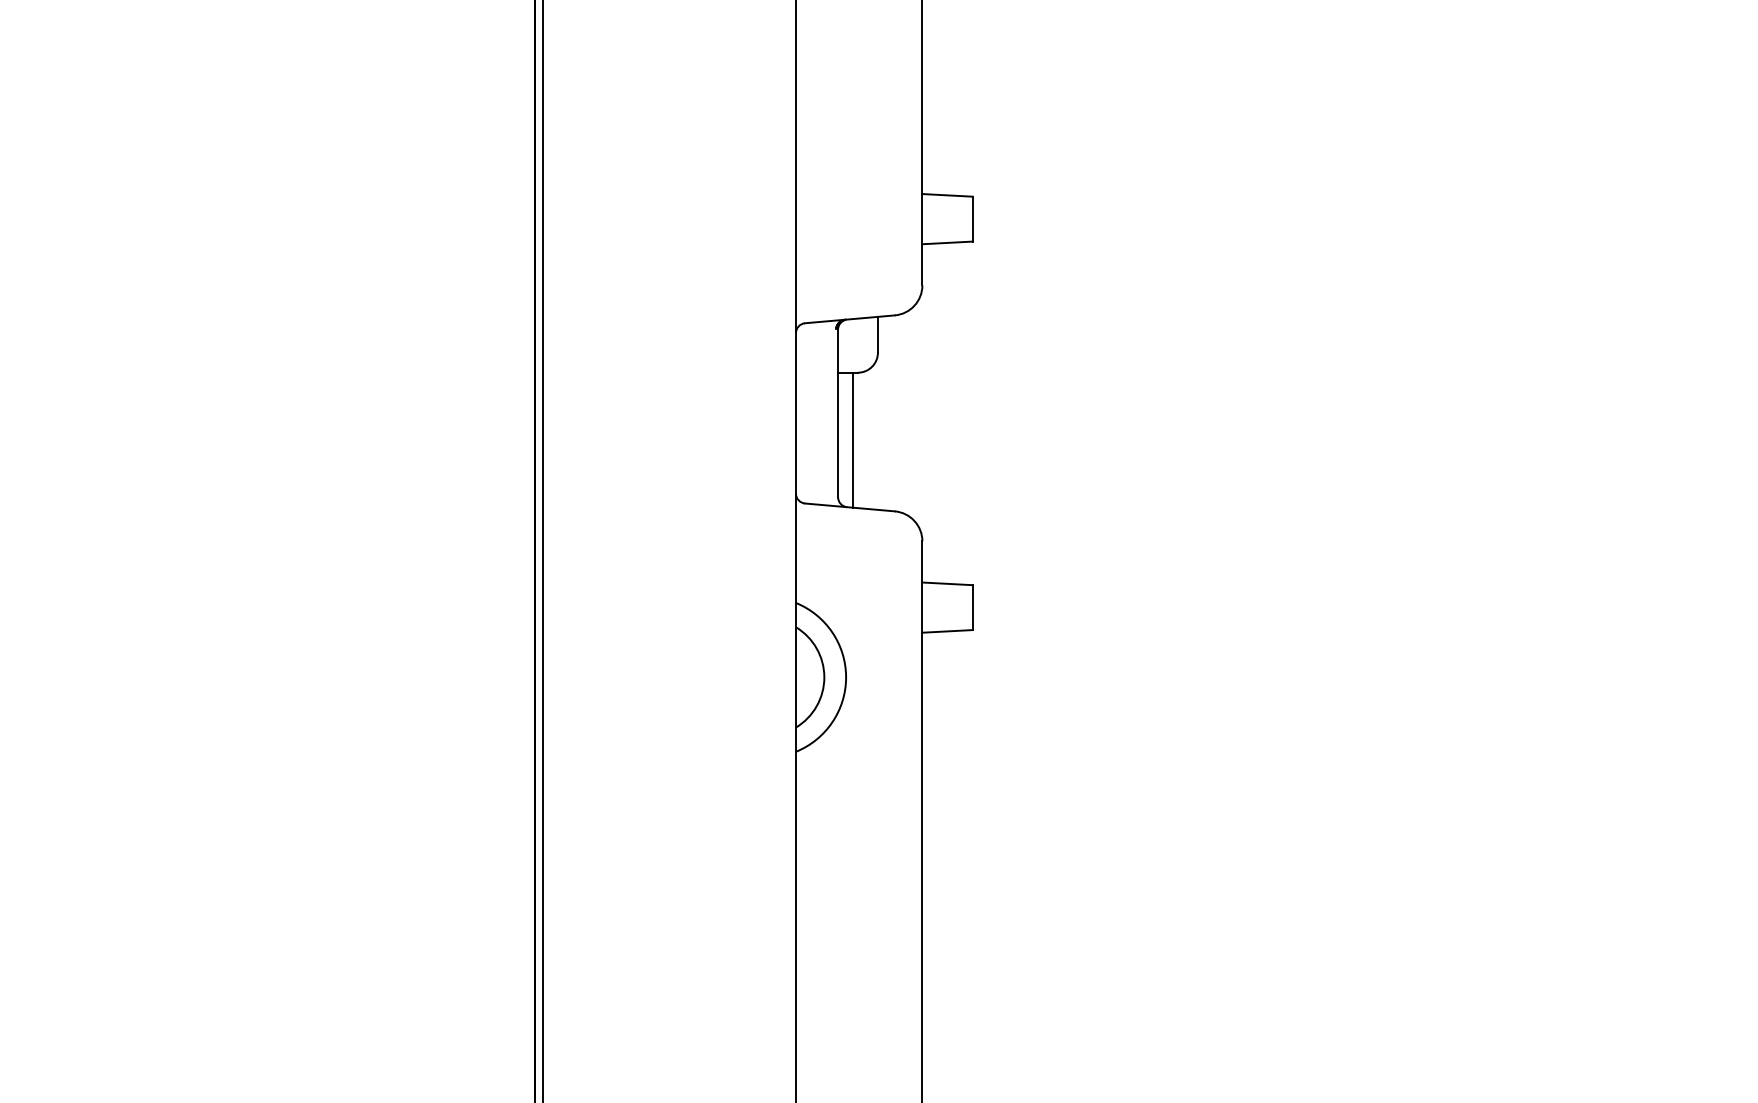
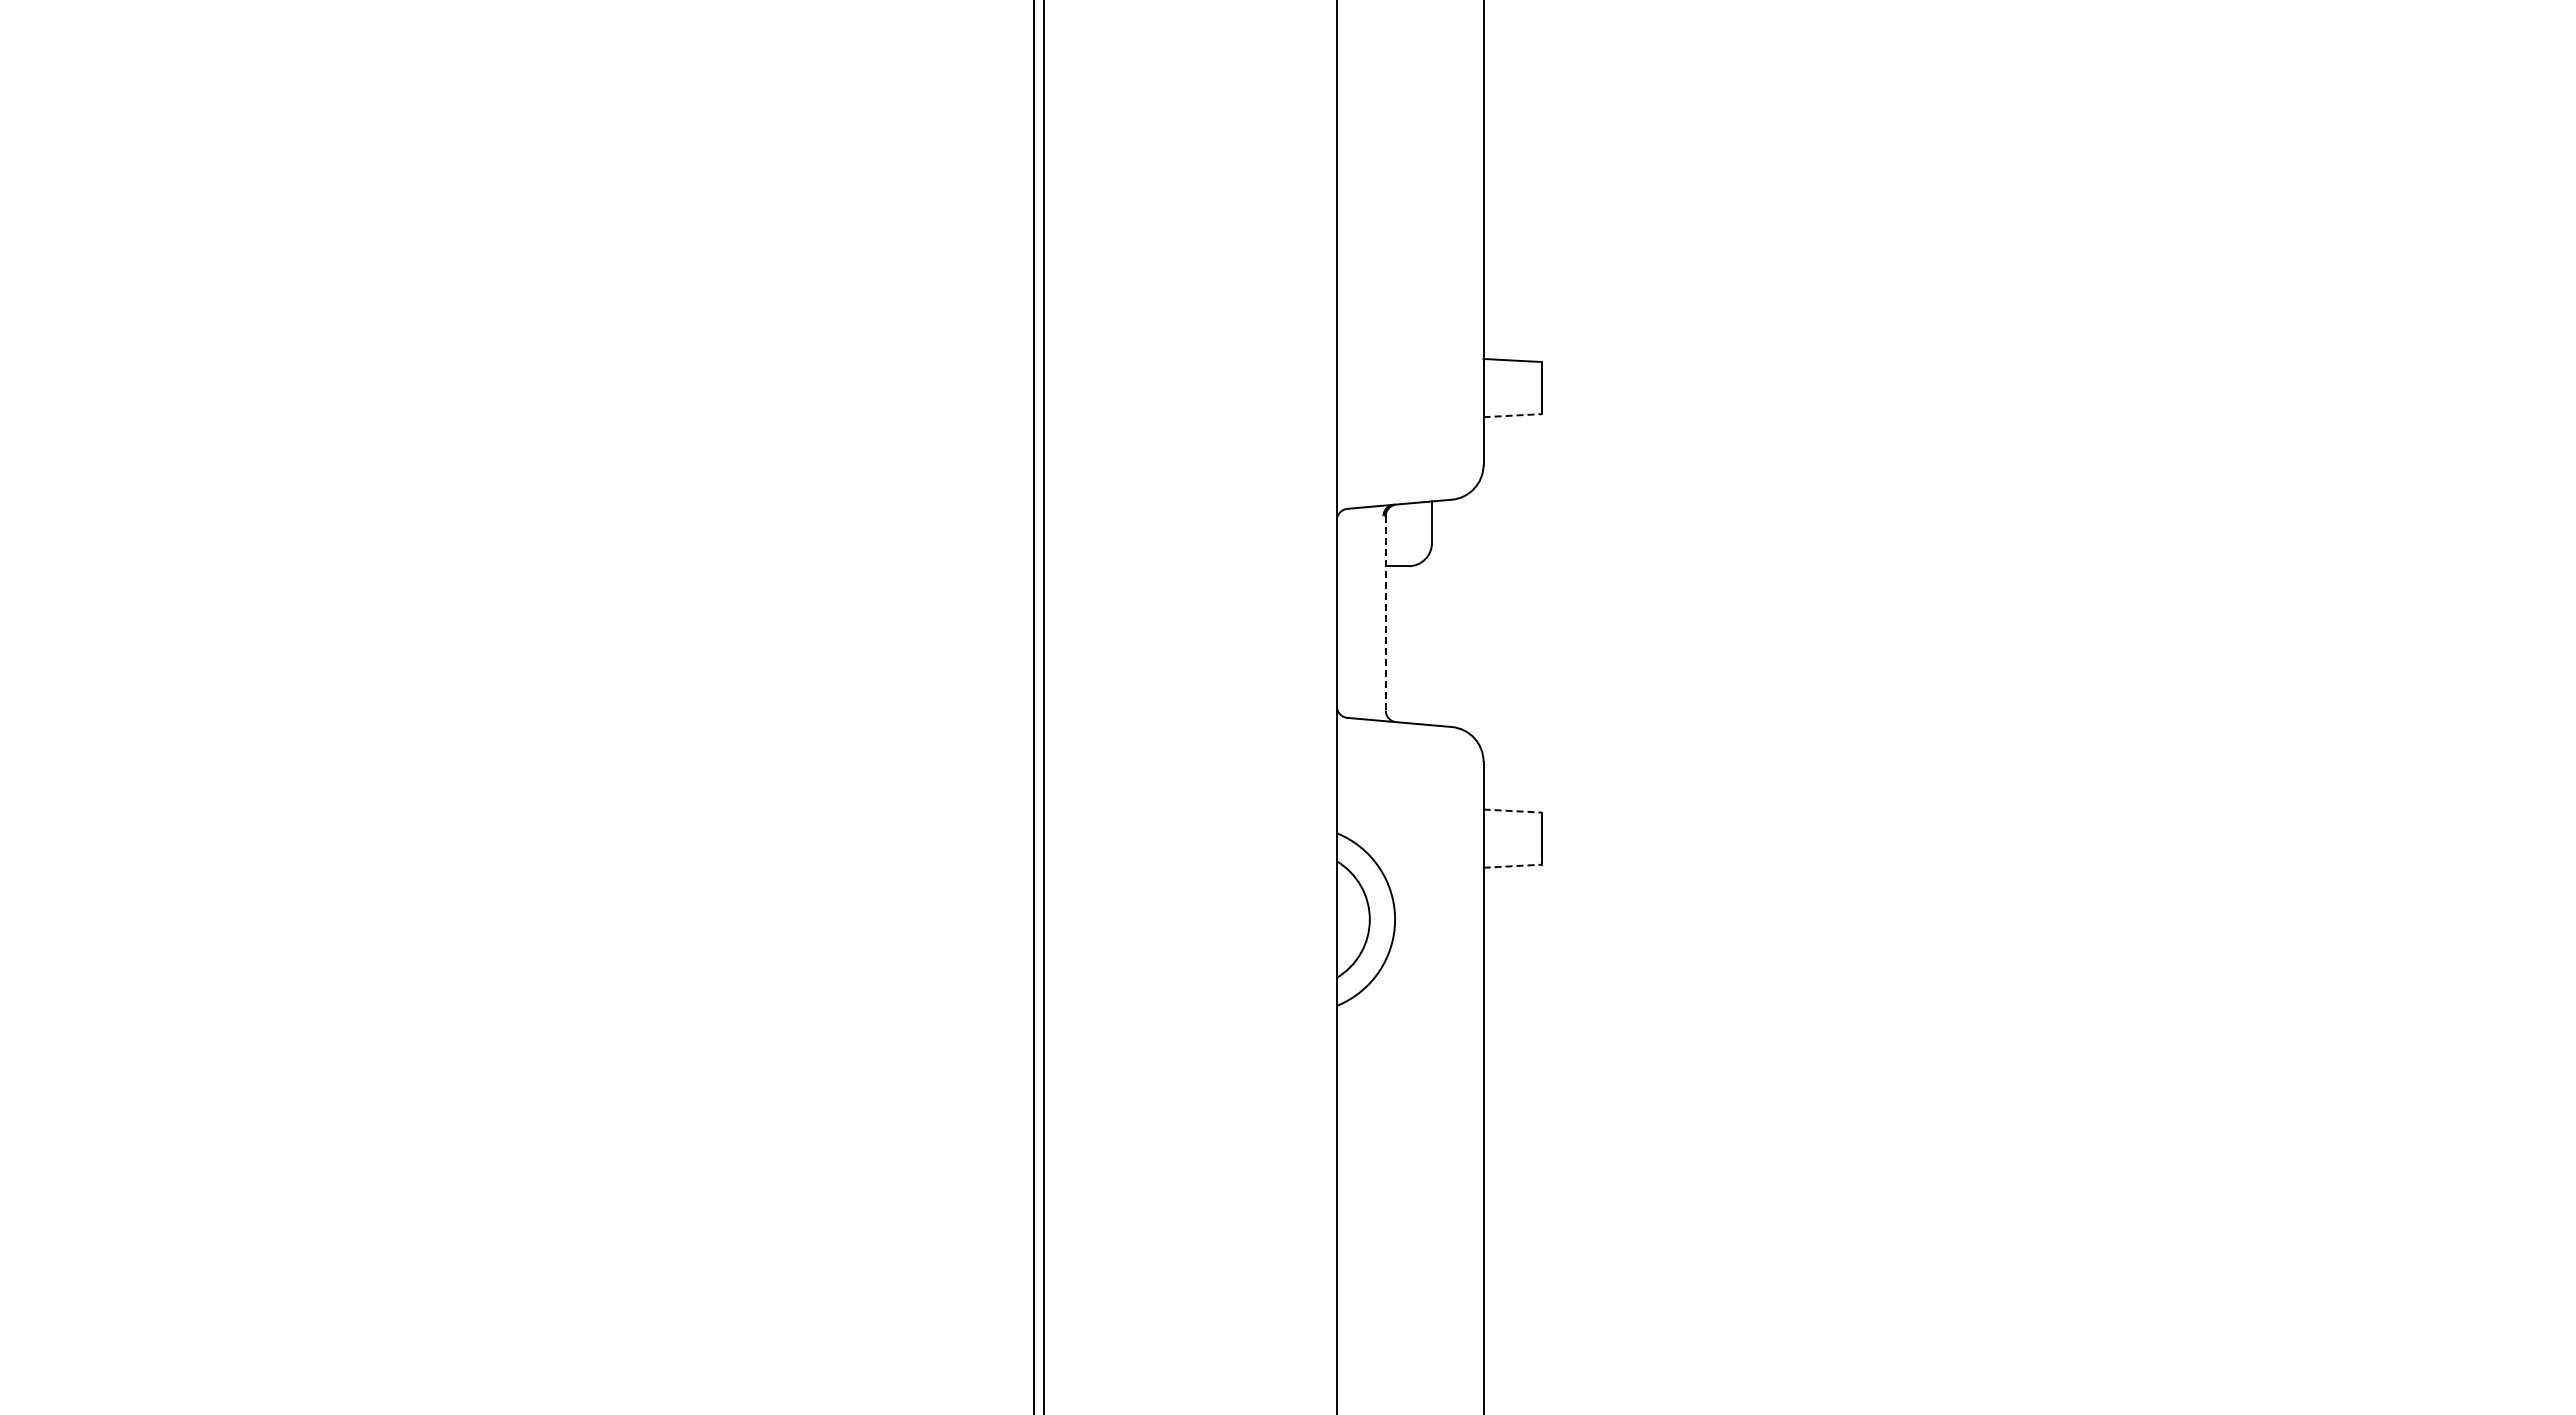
line: (948, 242) -> (1513, 415), solid -> dashed
line: (837, 413) -> (1385, 613), solid -> dashed
line: (852, 440) -> (1402, 644), removed
line: (948, 584) -> (1513, 811), solid -> dashed
line: (948, 631) -> (1513, 866), solid -> dashed

